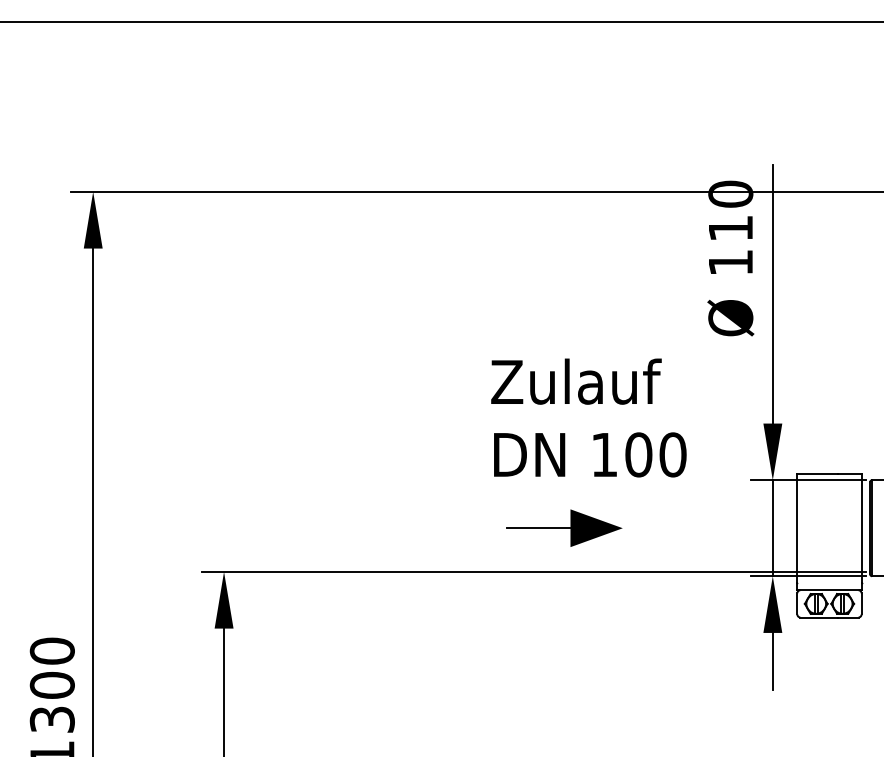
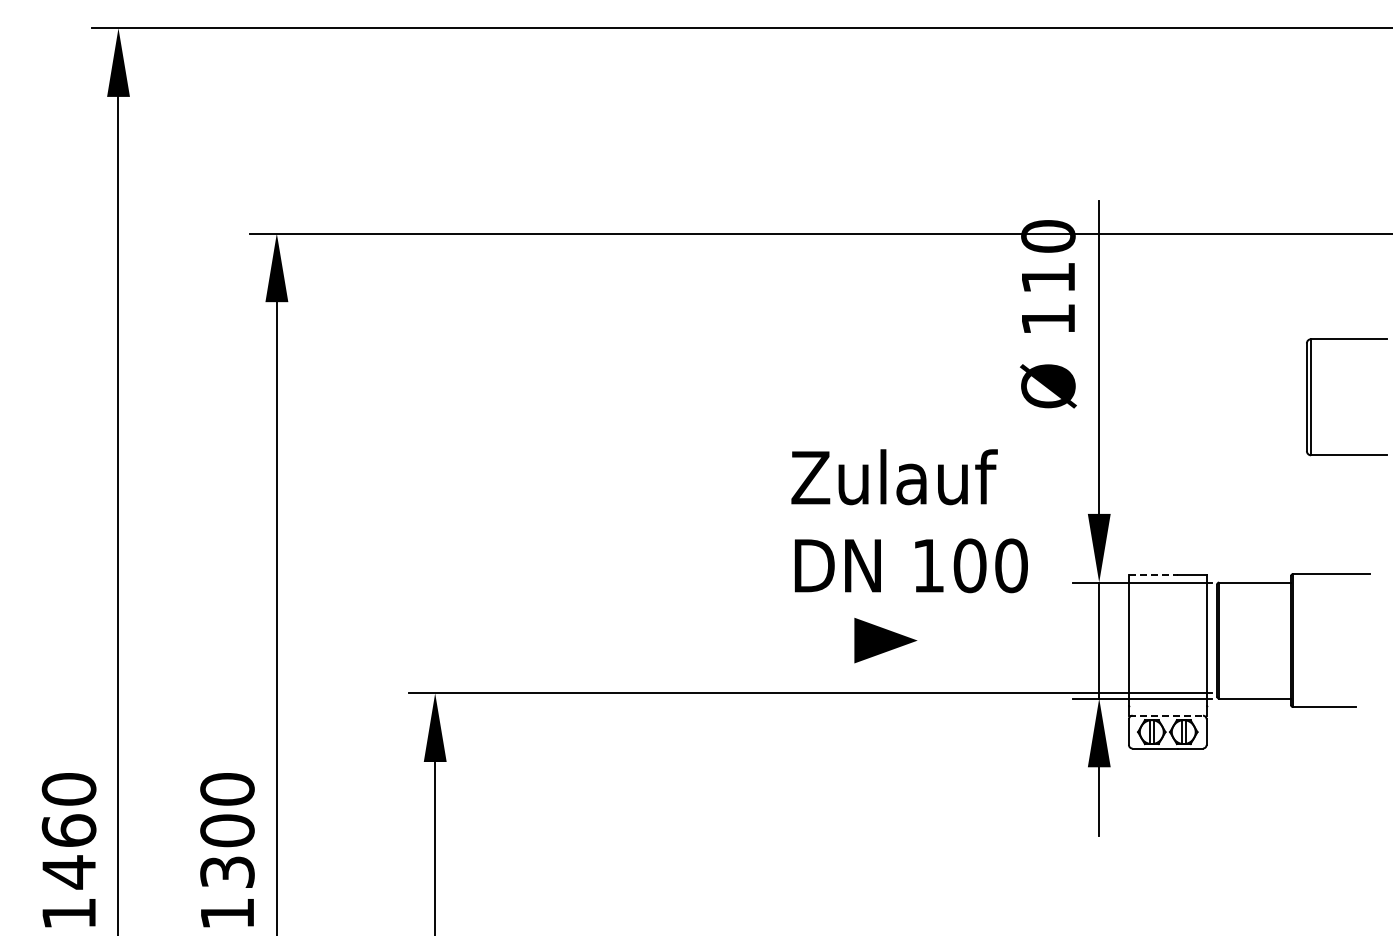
text: (588, 418) -> (909, 521), moved
line: (817, 473) -> (1153, 574), solid -> dashed
line: (538, 528) -> (815, 640), removed
line: (829, 590) -> (1167, 715), solid -> dashed

